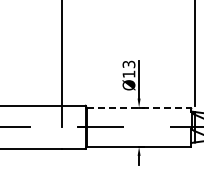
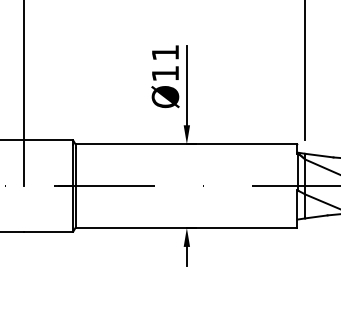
text: (128, 64) -> (164, 52), Ø13 -> Ø11
line: (139, 107) -> (187, 144), dashed -> solid

